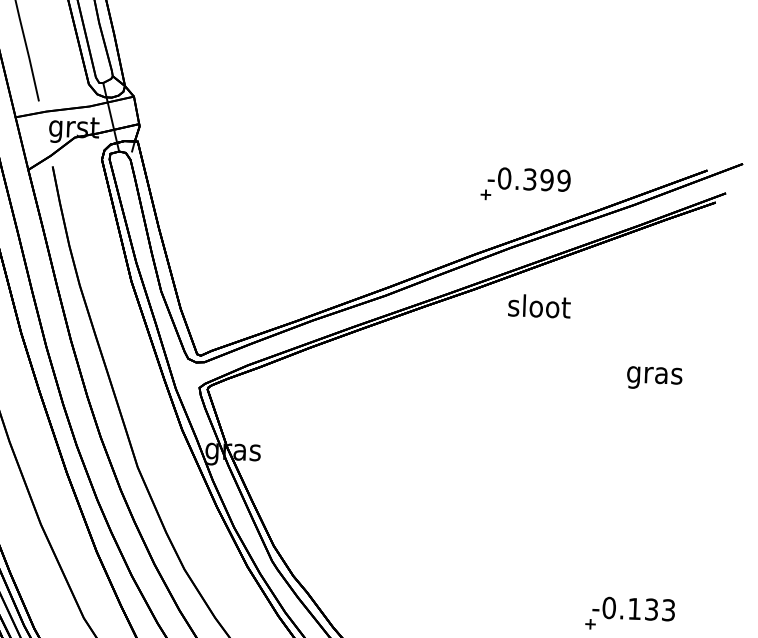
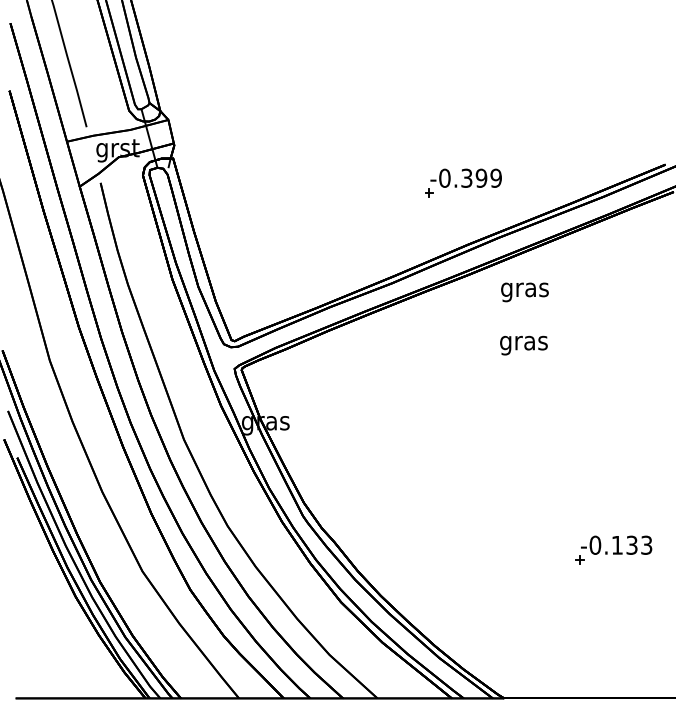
part: (525, 184) -> (463, 182), moved
text: (539, 308) -> (525, 289), sloot -> gras
text: (654, 378) -> (523, 345), moved

